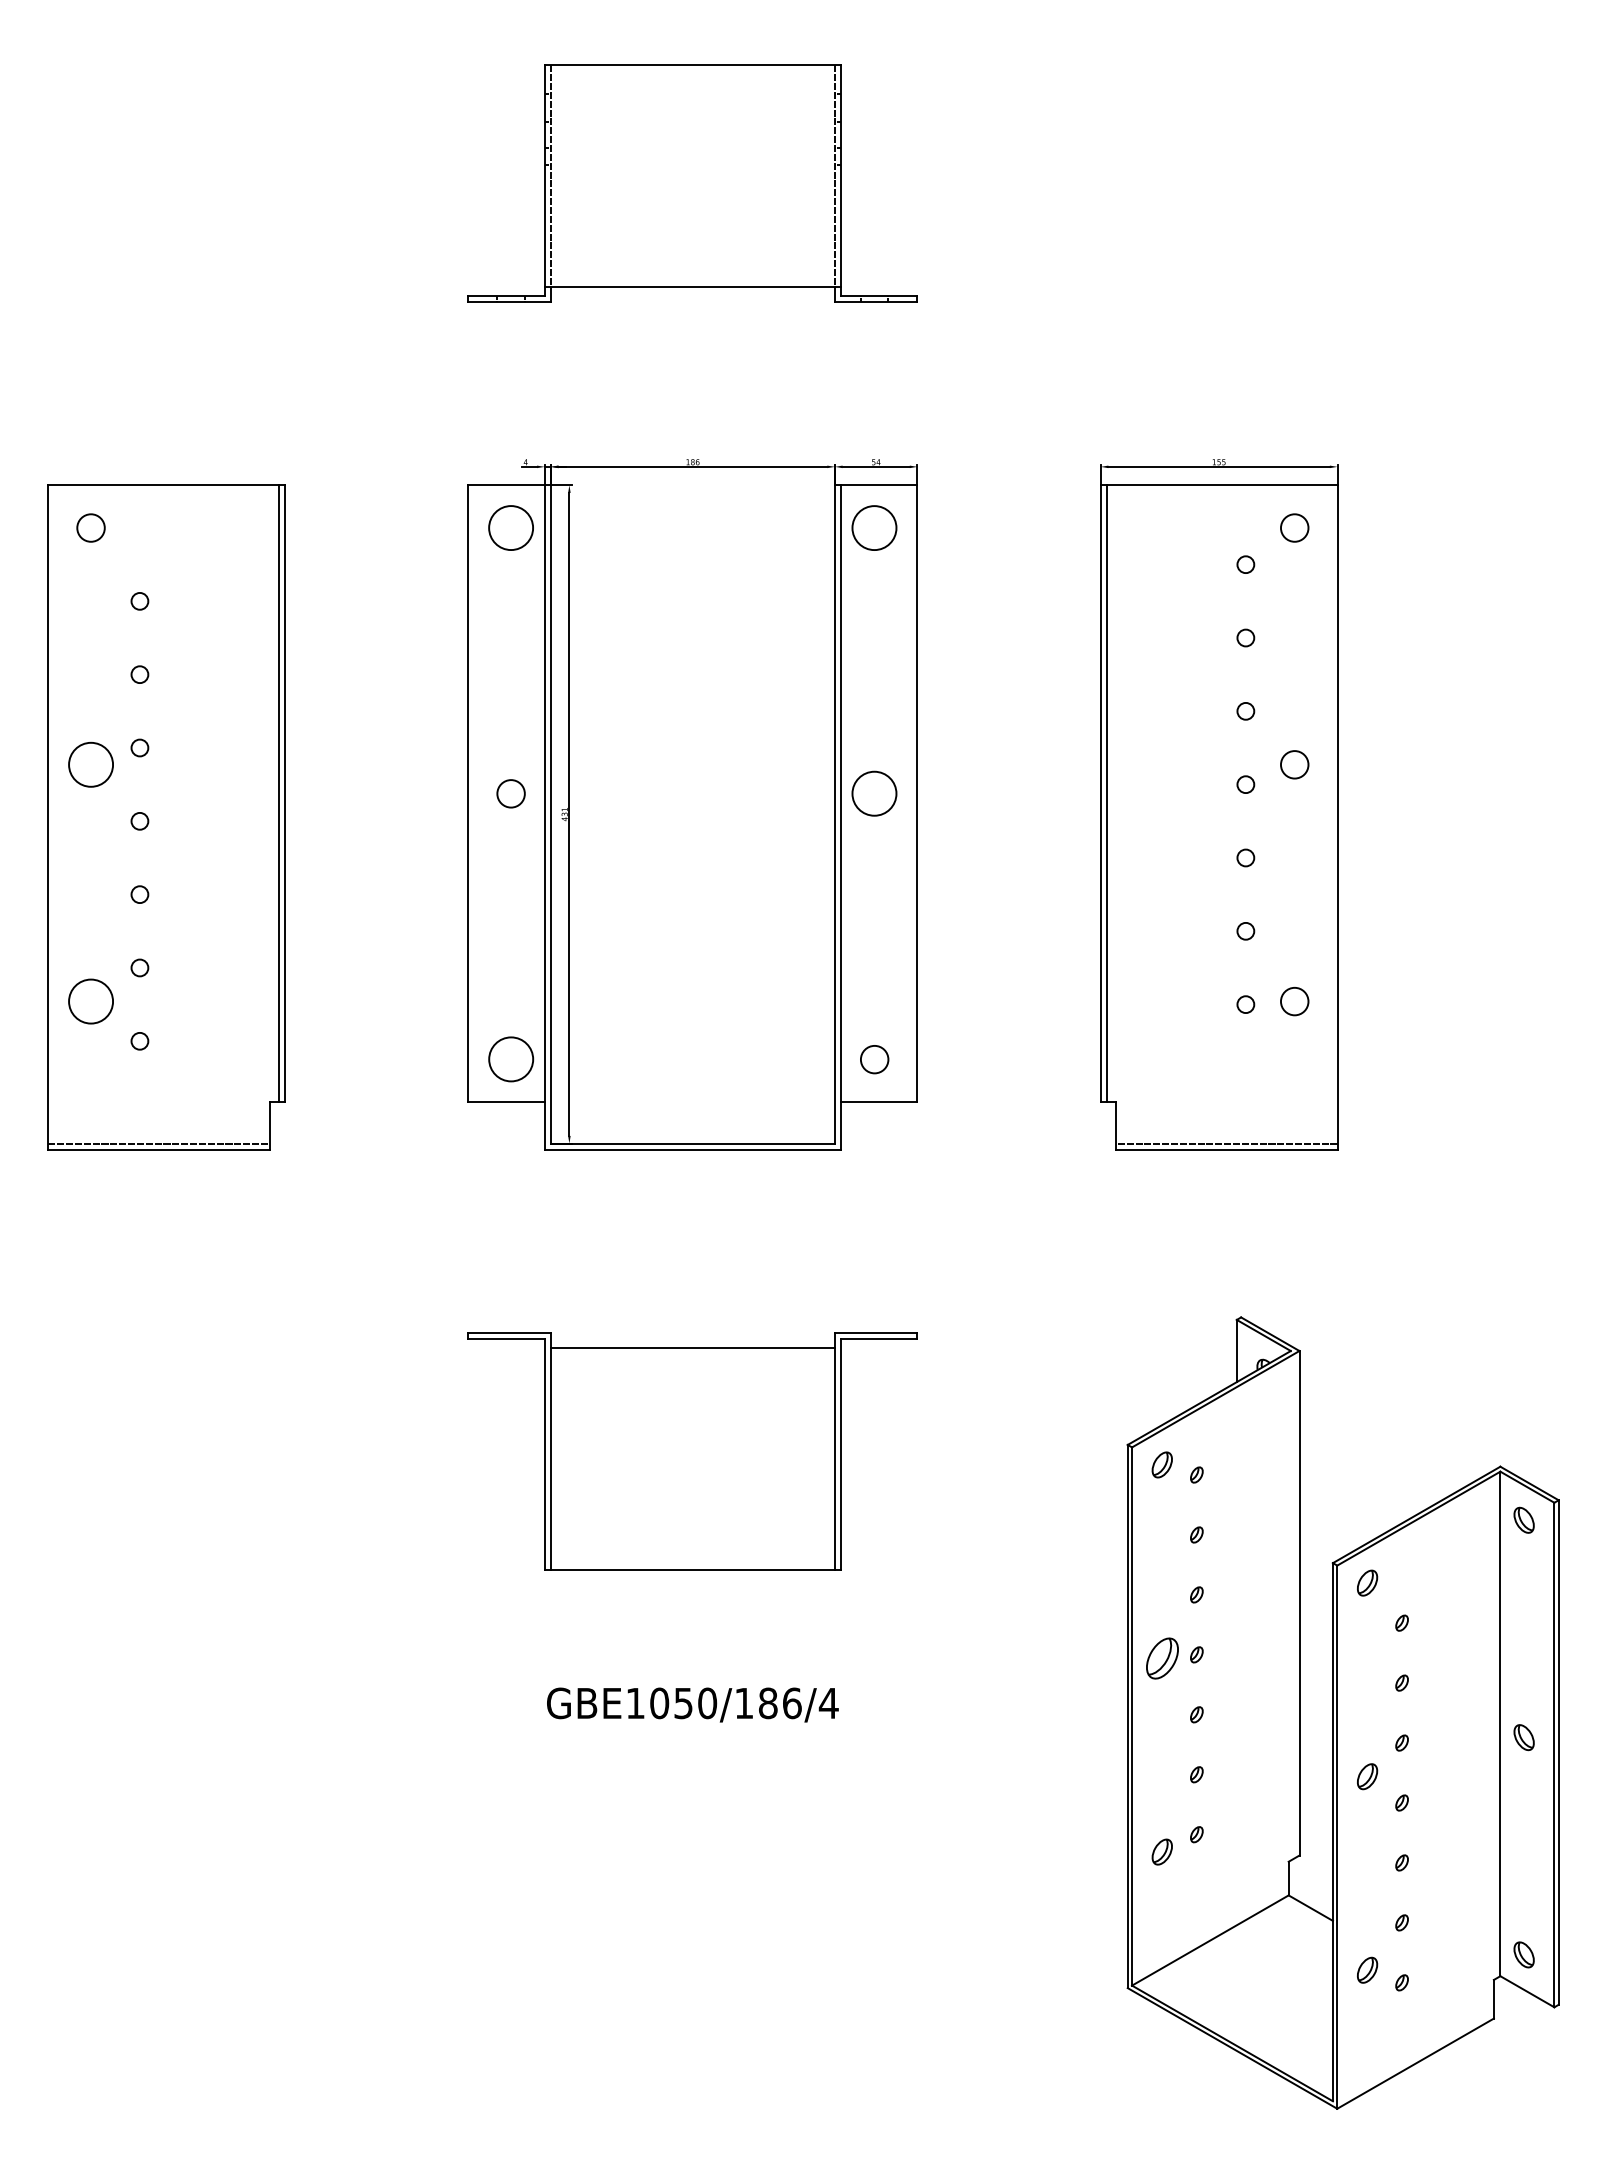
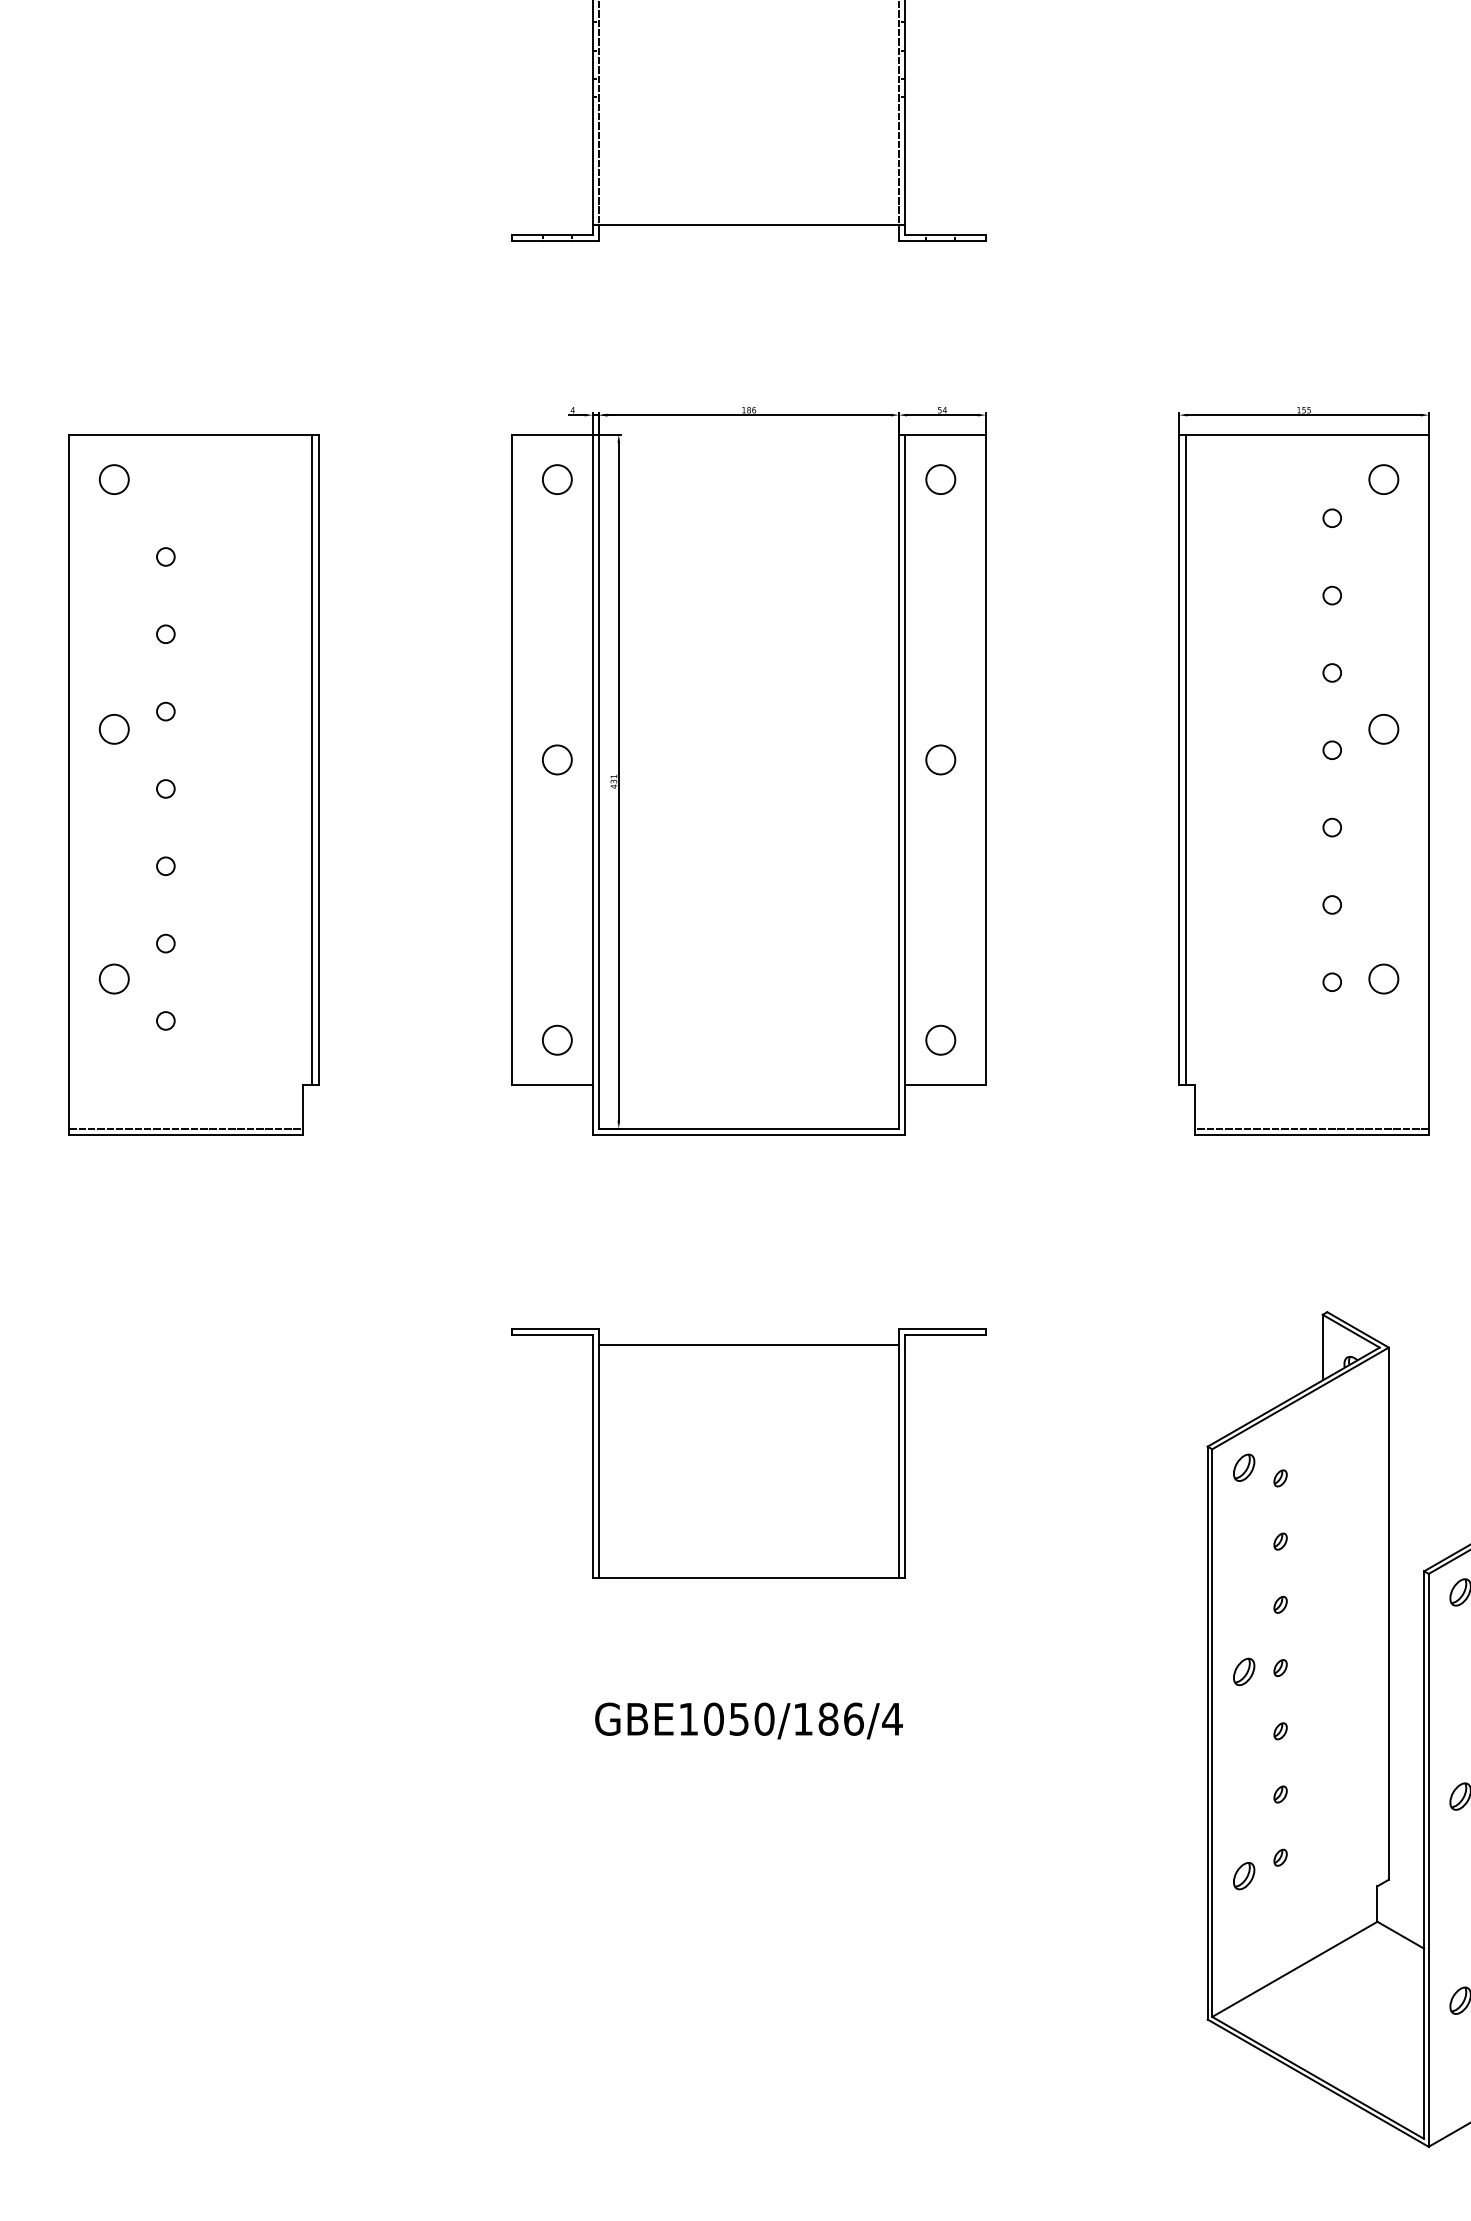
circle: (510, 527) -> (556, 479), size x0.62
circle: (874, 527) -> (940, 479), size x0.62
circle: (90, 764) -> (113, 729), size x0.62
circle: (874, 793) -> (940, 759), size x0.62
circle: (90, 1001) -> (113, 978), size x0.62
circle: (510, 1059) -> (556, 1040), size x0.62
part: (1161, 1658) -> (1243, 1671), size x0.62

